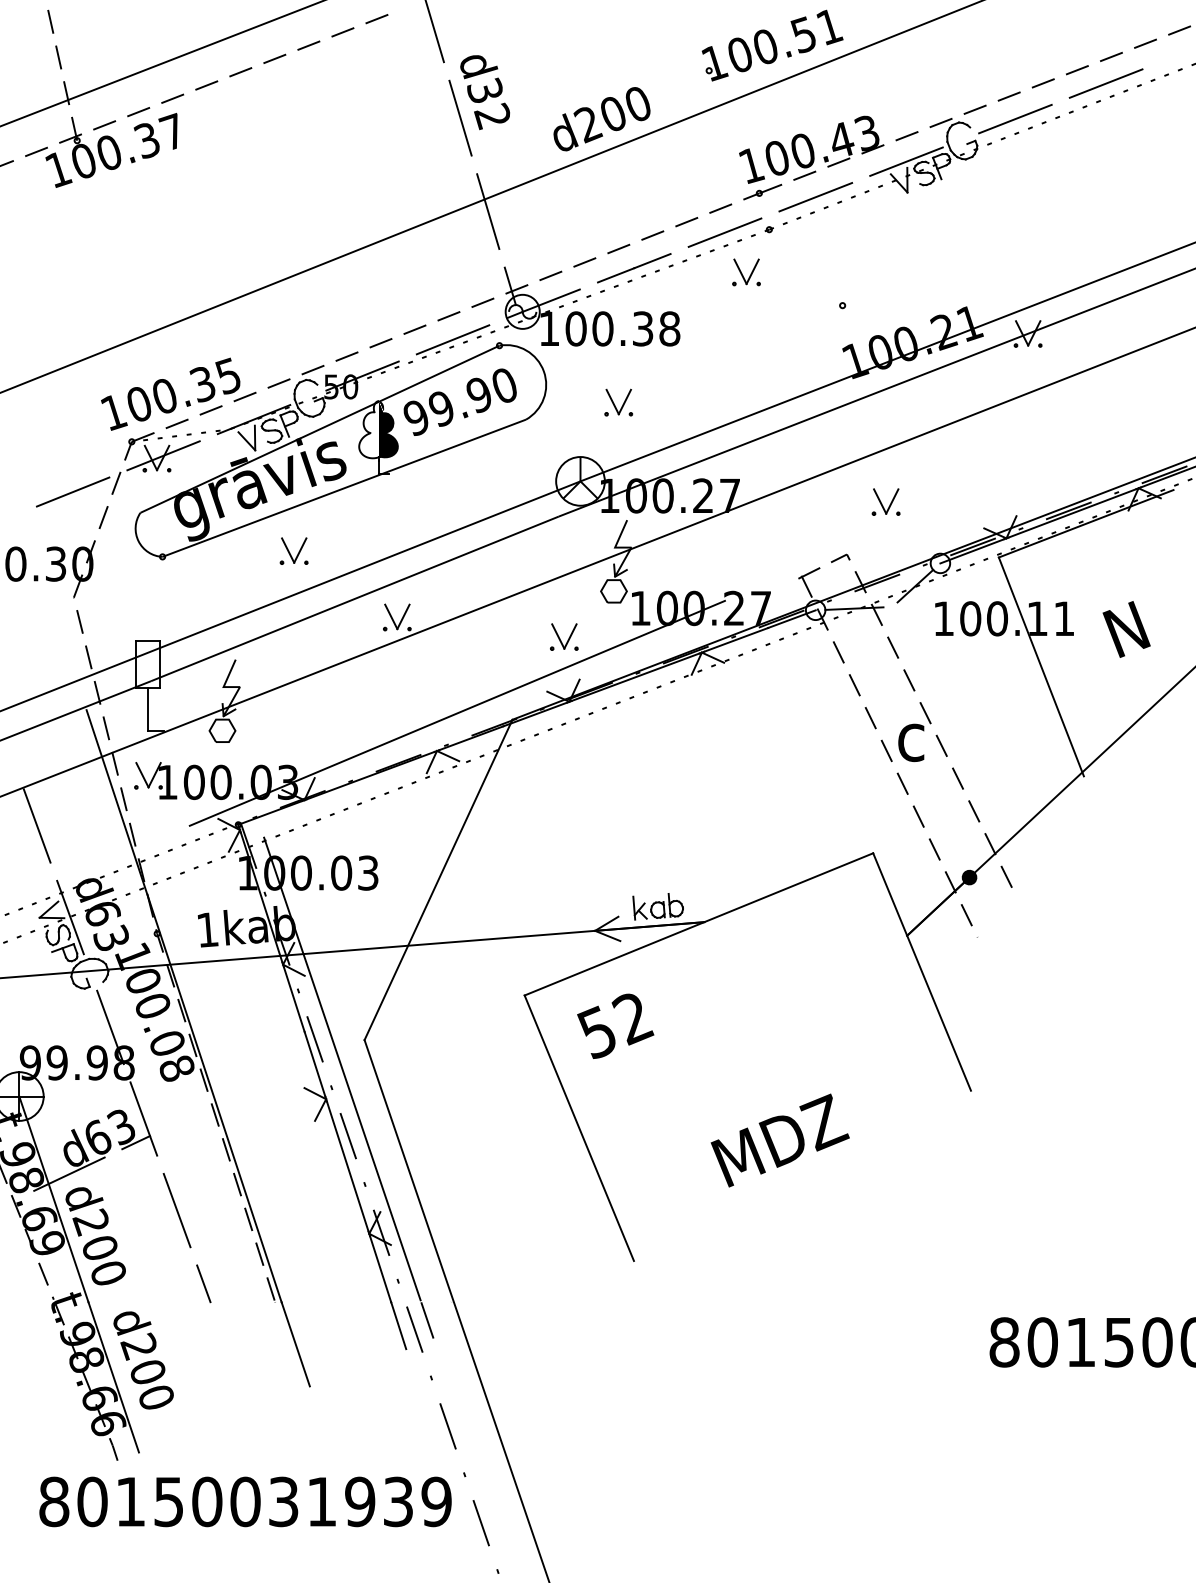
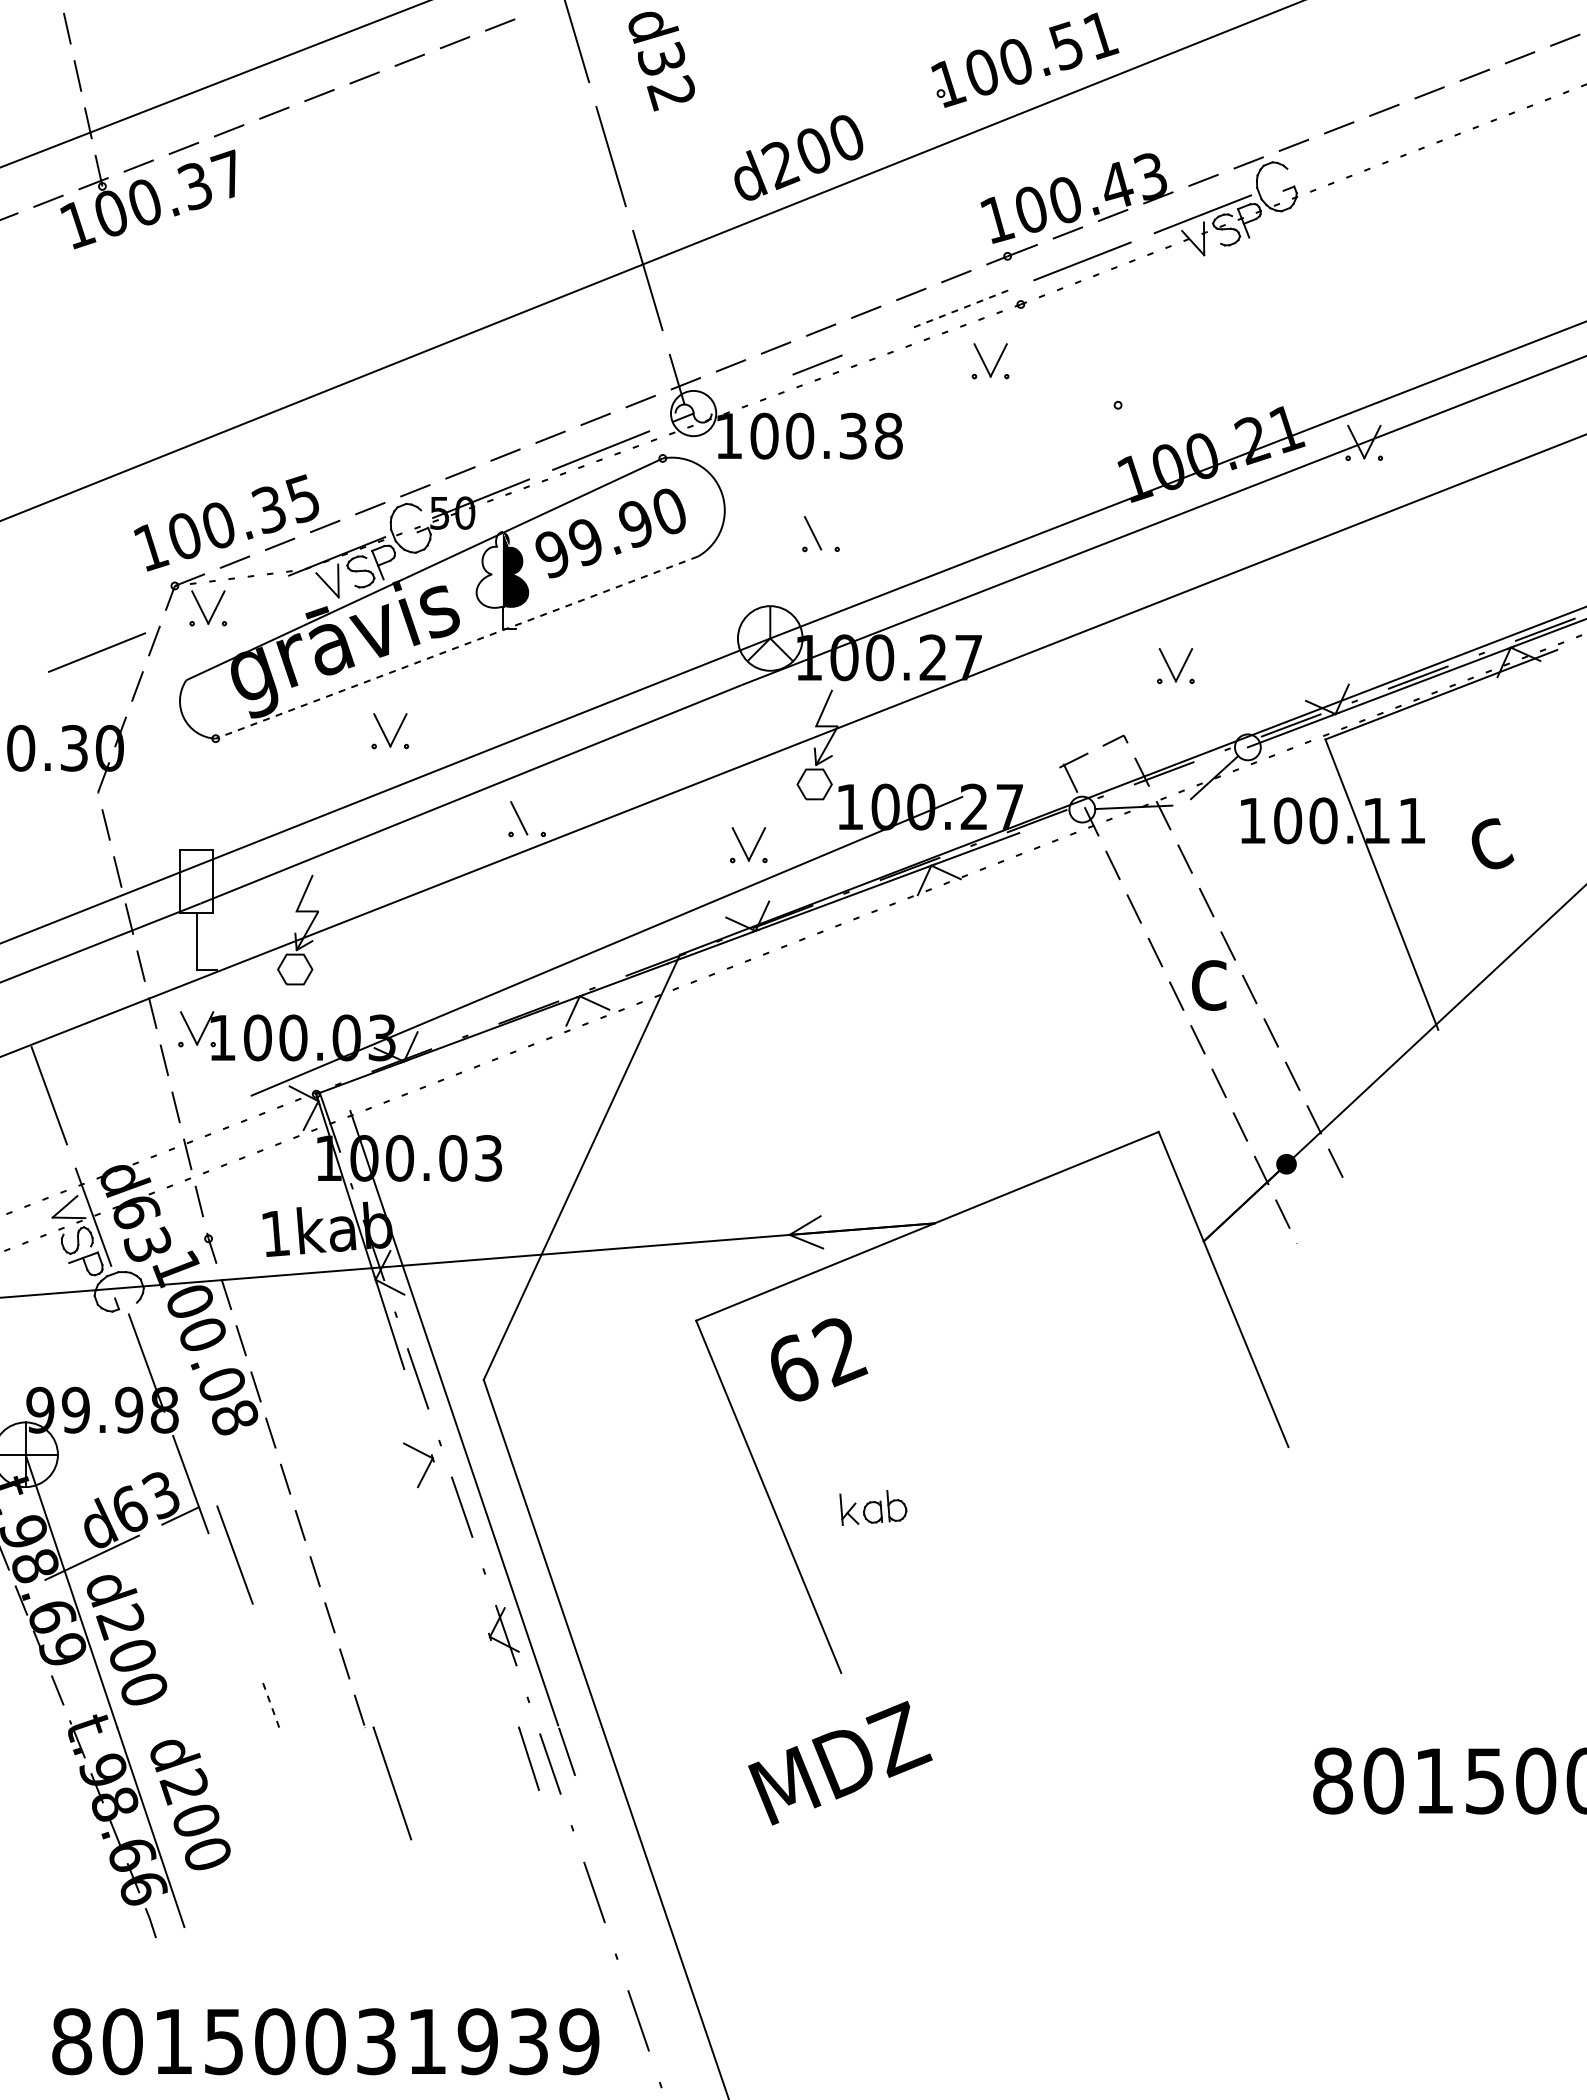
line: (1105, 83) -> (1467, 110), removed
text: (484, 92) -> (661, 61), moved
line: (1015, 118) -> (1347, 157), removed
line: (725, 232) -> (962, 308), solid -> dashed
line: (652, 260) -> (865, 345), removed
line: (551, 300) -> (731, 398), removed
line: (625, 402) -> (829, 533), removed
line: (163, 455) -> (217, 604), removed
line: (344, 488) -> (456, 647), solid -> dashed
line: (403, 617) -> (535, 818), removed
line: (791, 619) -> (1050, 821), removed
text: (1126, 629) -> (1494, 834), N -> c
part: (658, 906) -> (873, 1507), moved
line: (183, 1005) -> (243, 1333), removed
text: (596, 1032) -> (791, 1369), 52 -> 62
line: (314, 1064) -> (417, 1412), removed
text: (780, 1140) -> (840, 1762), moved
line: (347, 1166) -> (461, 1547), removed
line: (176, 1210) -> (234, 1554), moved
line: (380, 1268) -> (504, 1682), removed
line: (203, 1283) -> (270, 1703), solid -> dashed
text: (245, 1501) -> (325, 2041), moved

